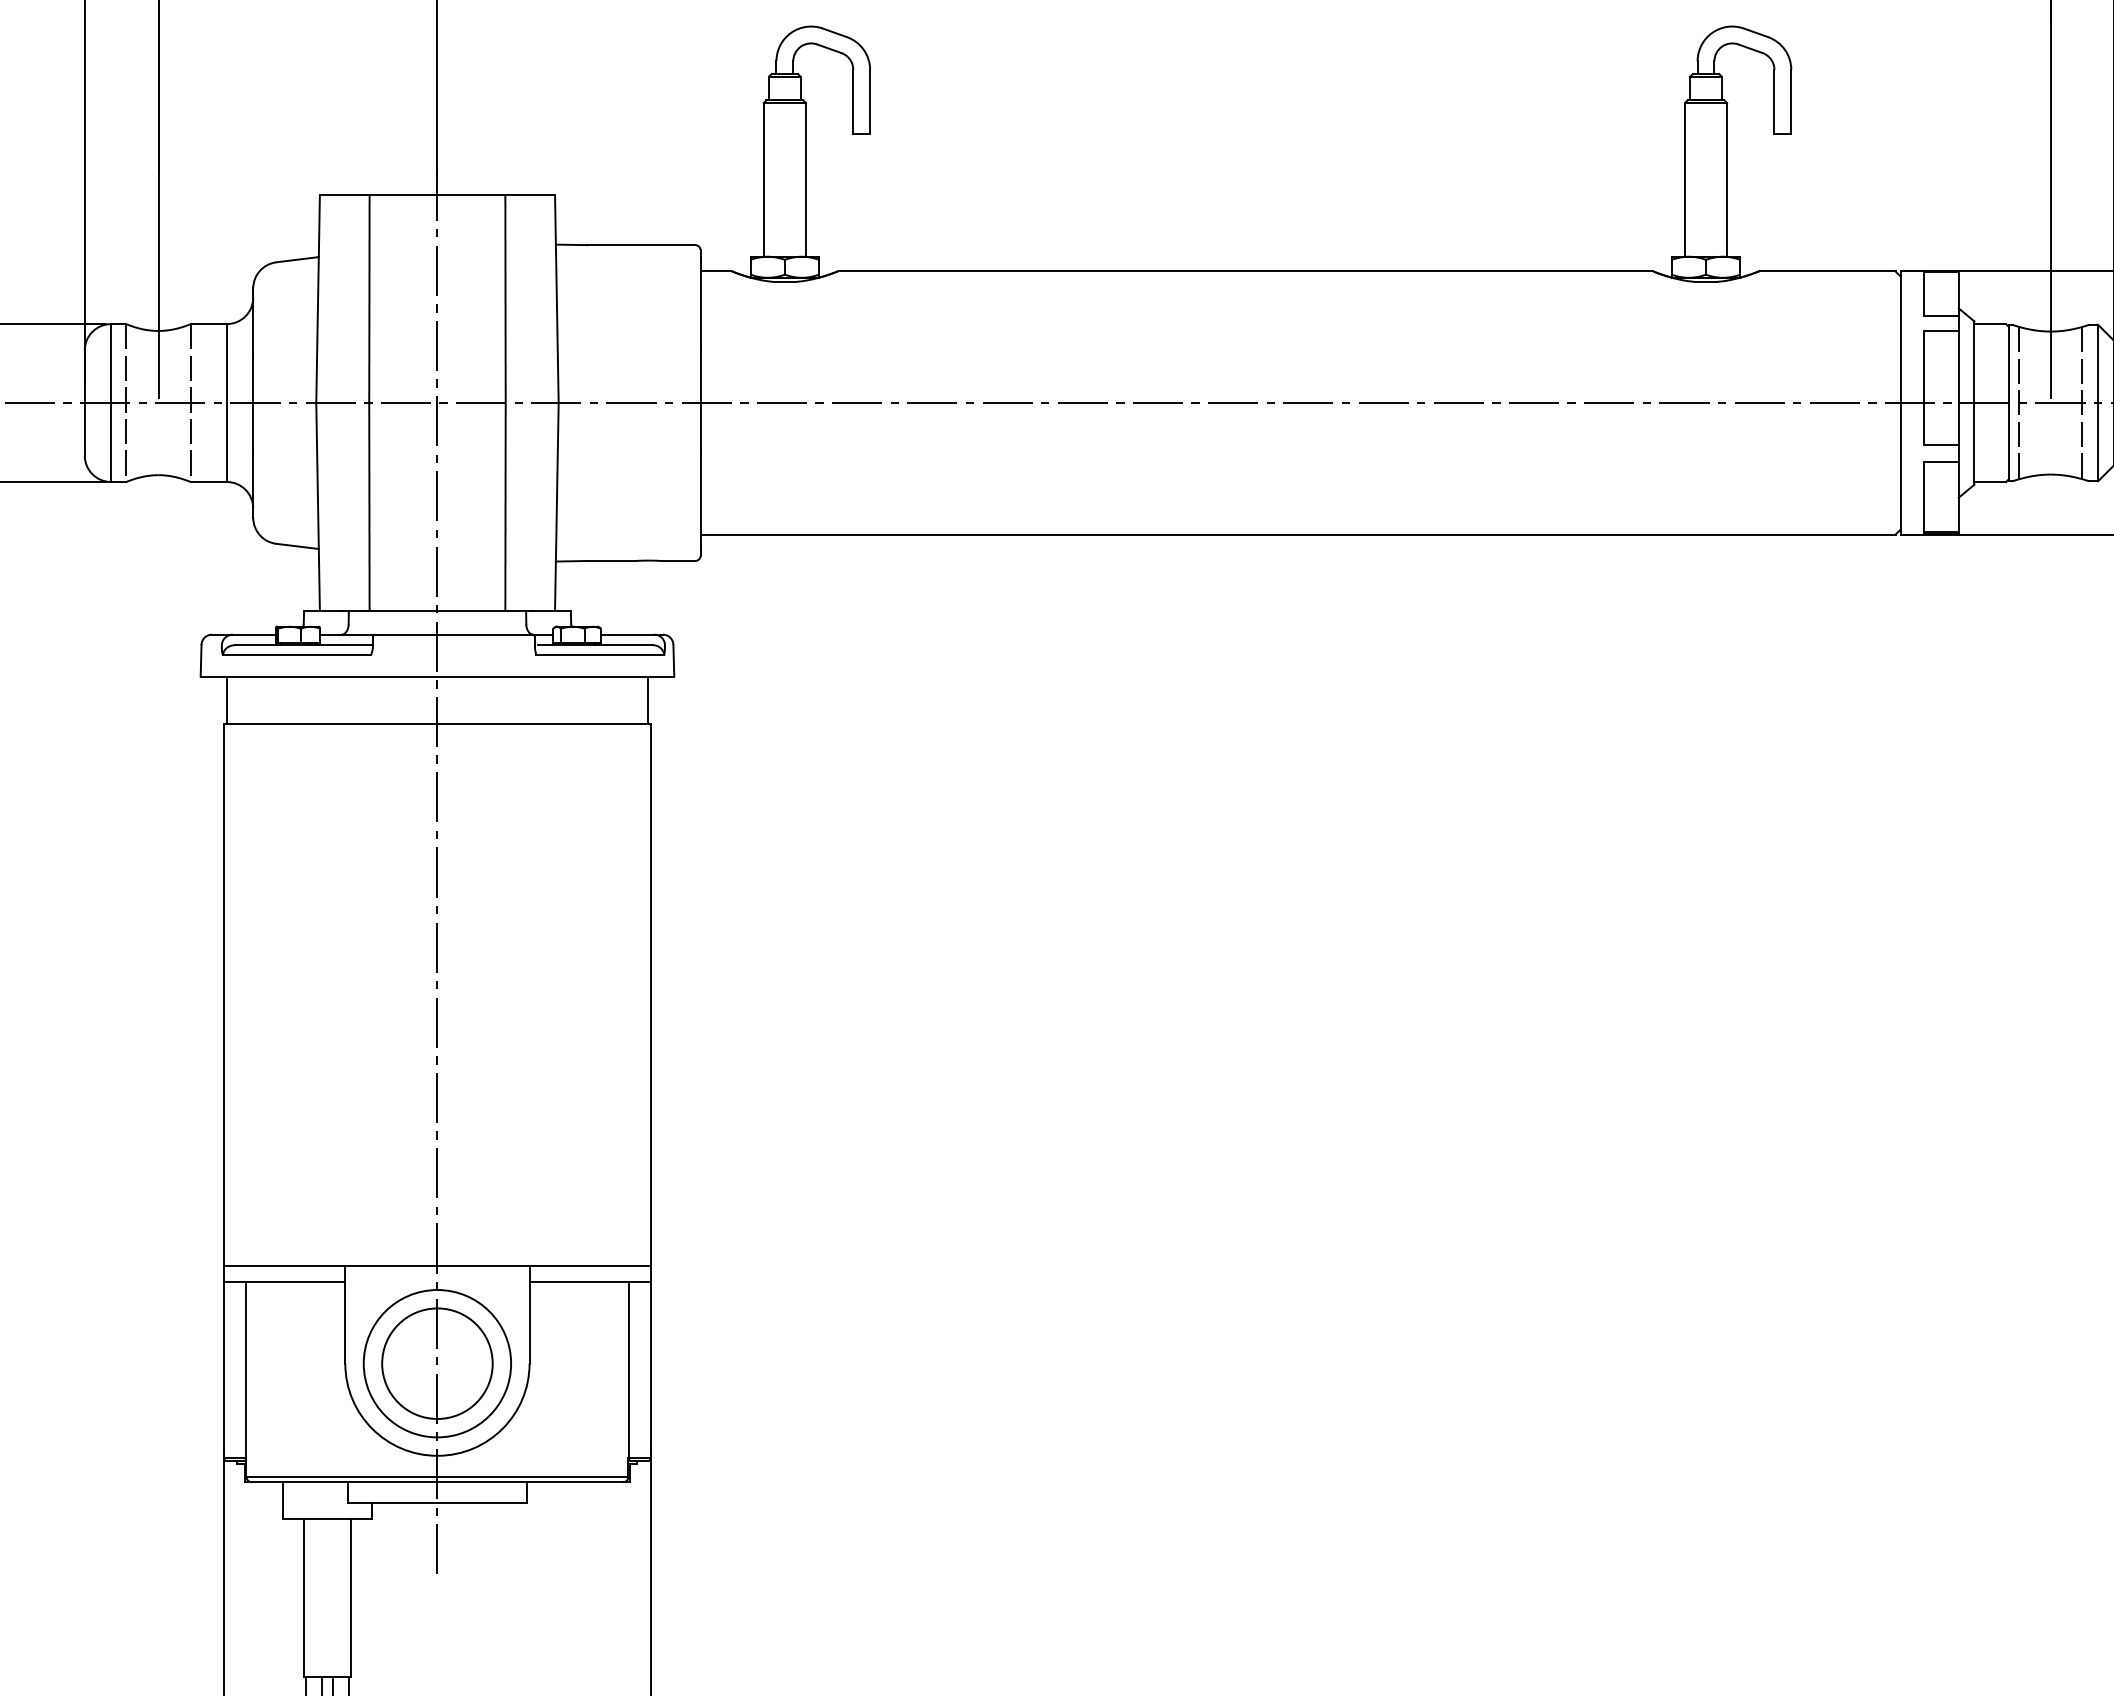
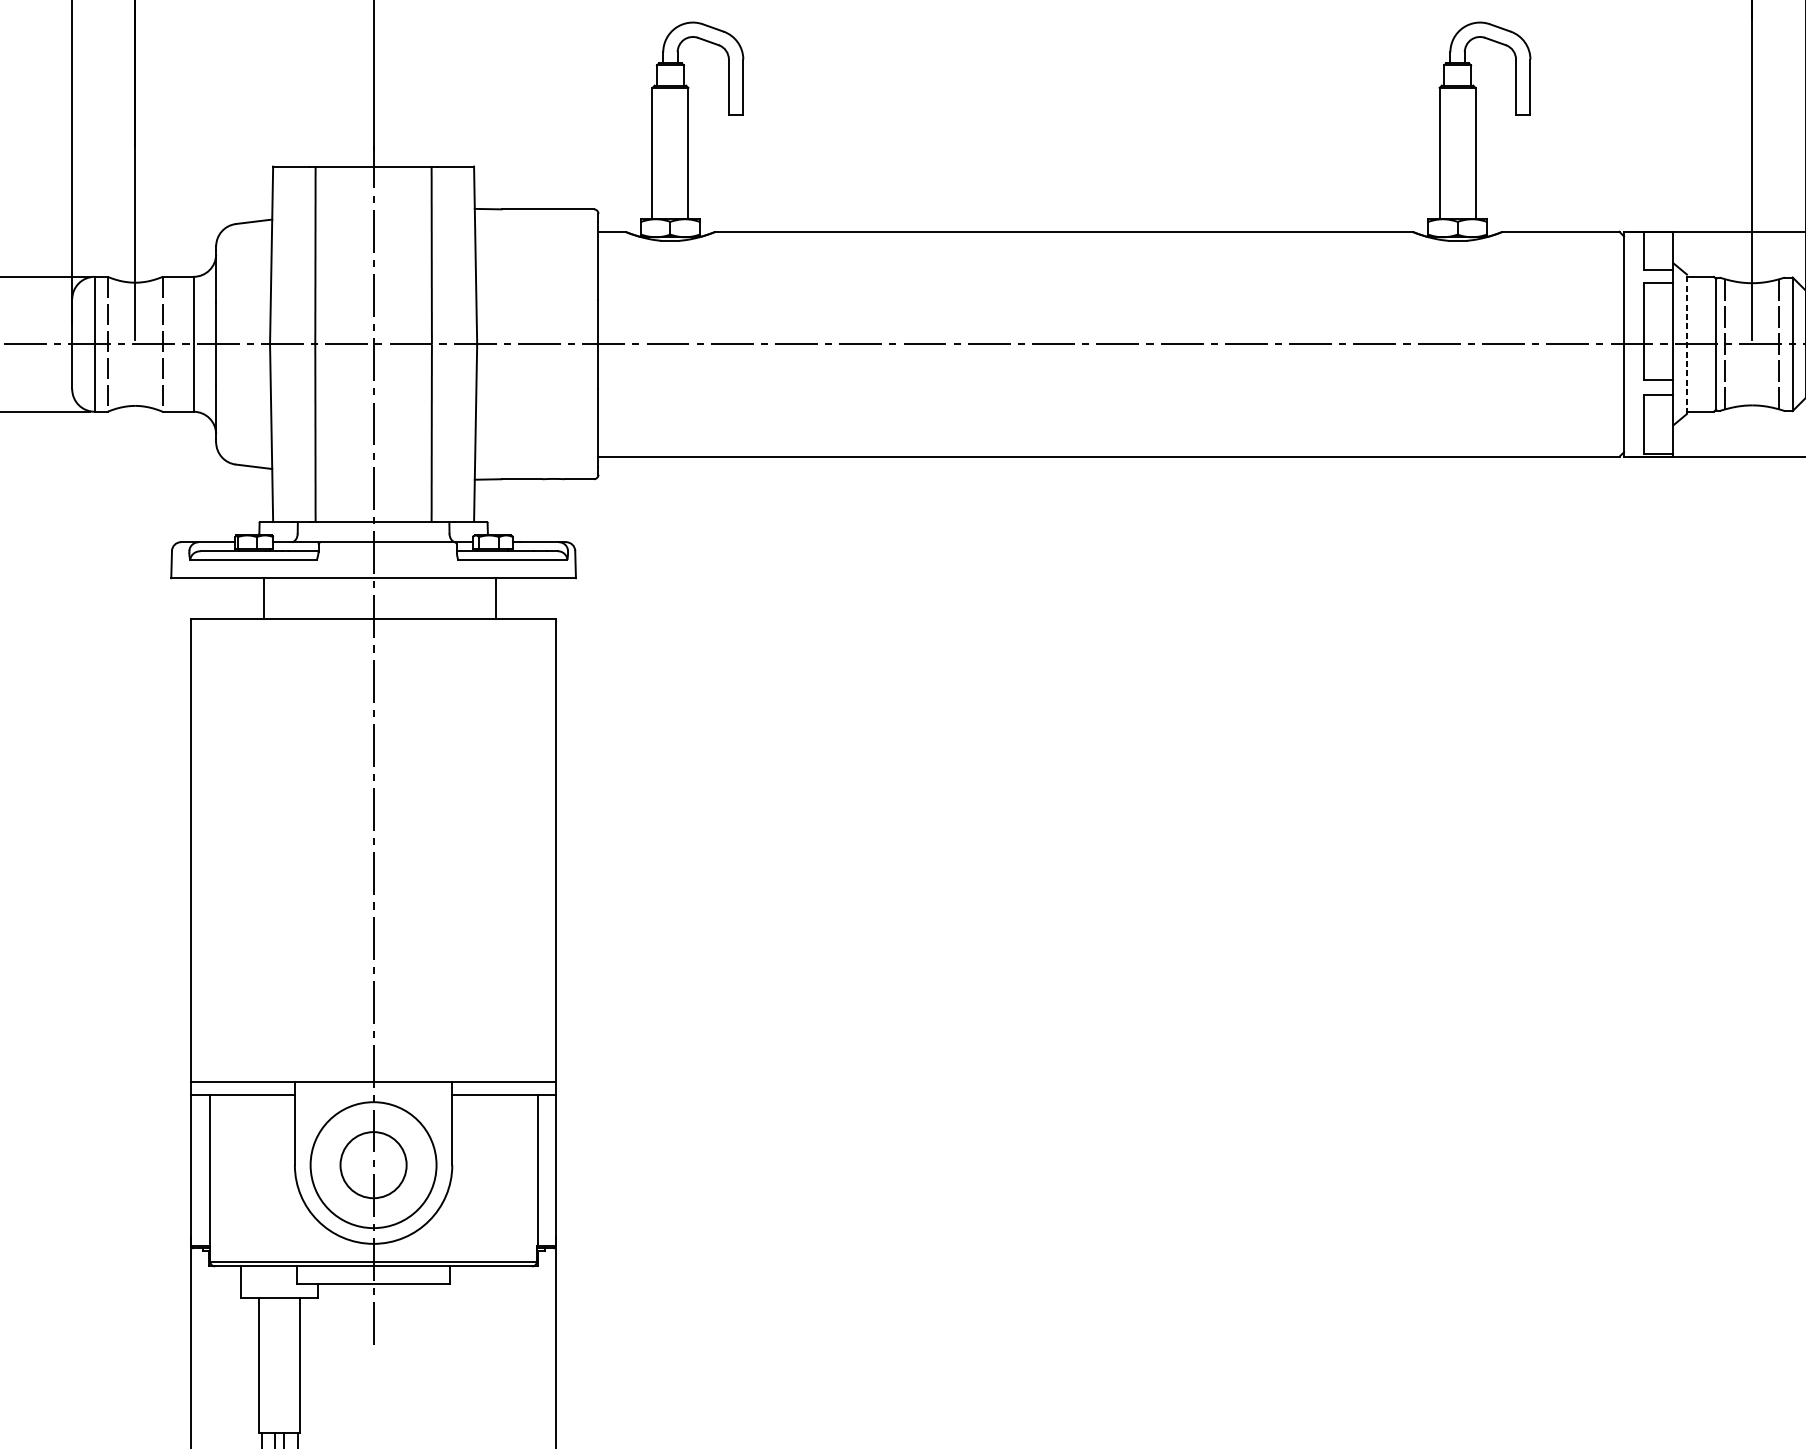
line: (1974, 403) -> (1687, 344), solid -> dashed
line: (226, 700) -> (263, 598), moved
line: (648, 700) -> (496, 598), moved
circle: (437, 1363) -> (373, 1164), size x0.7

